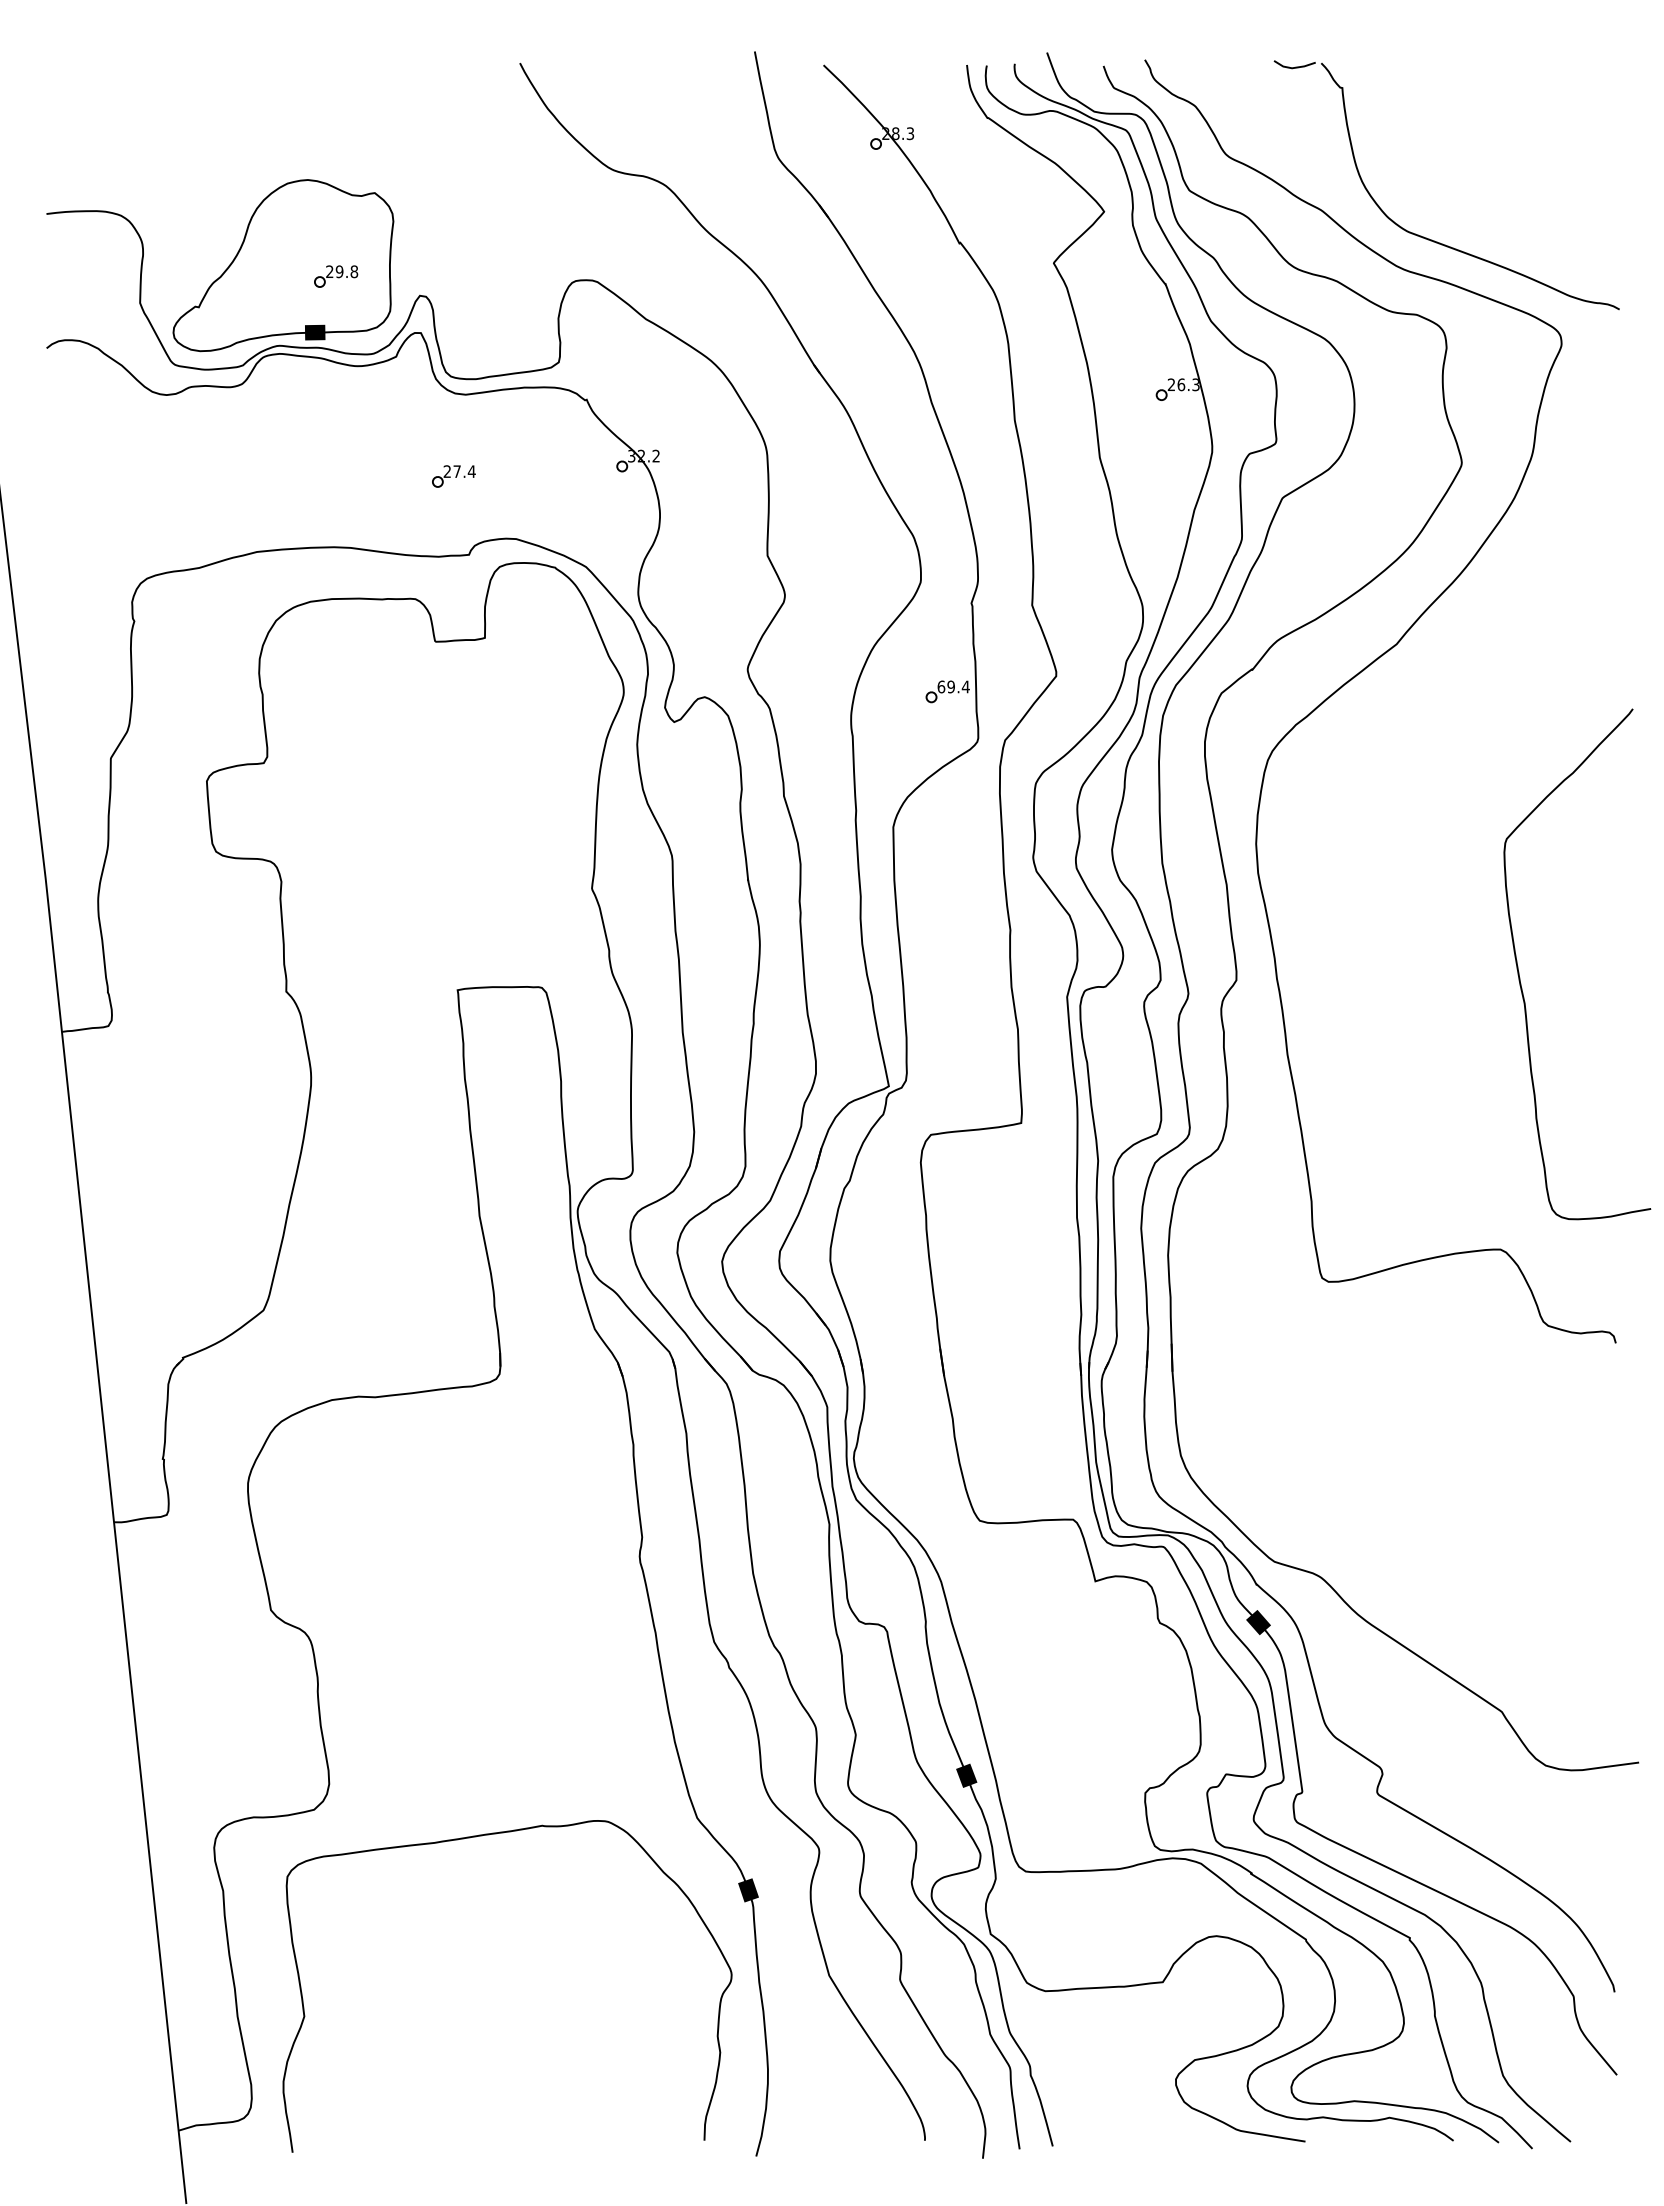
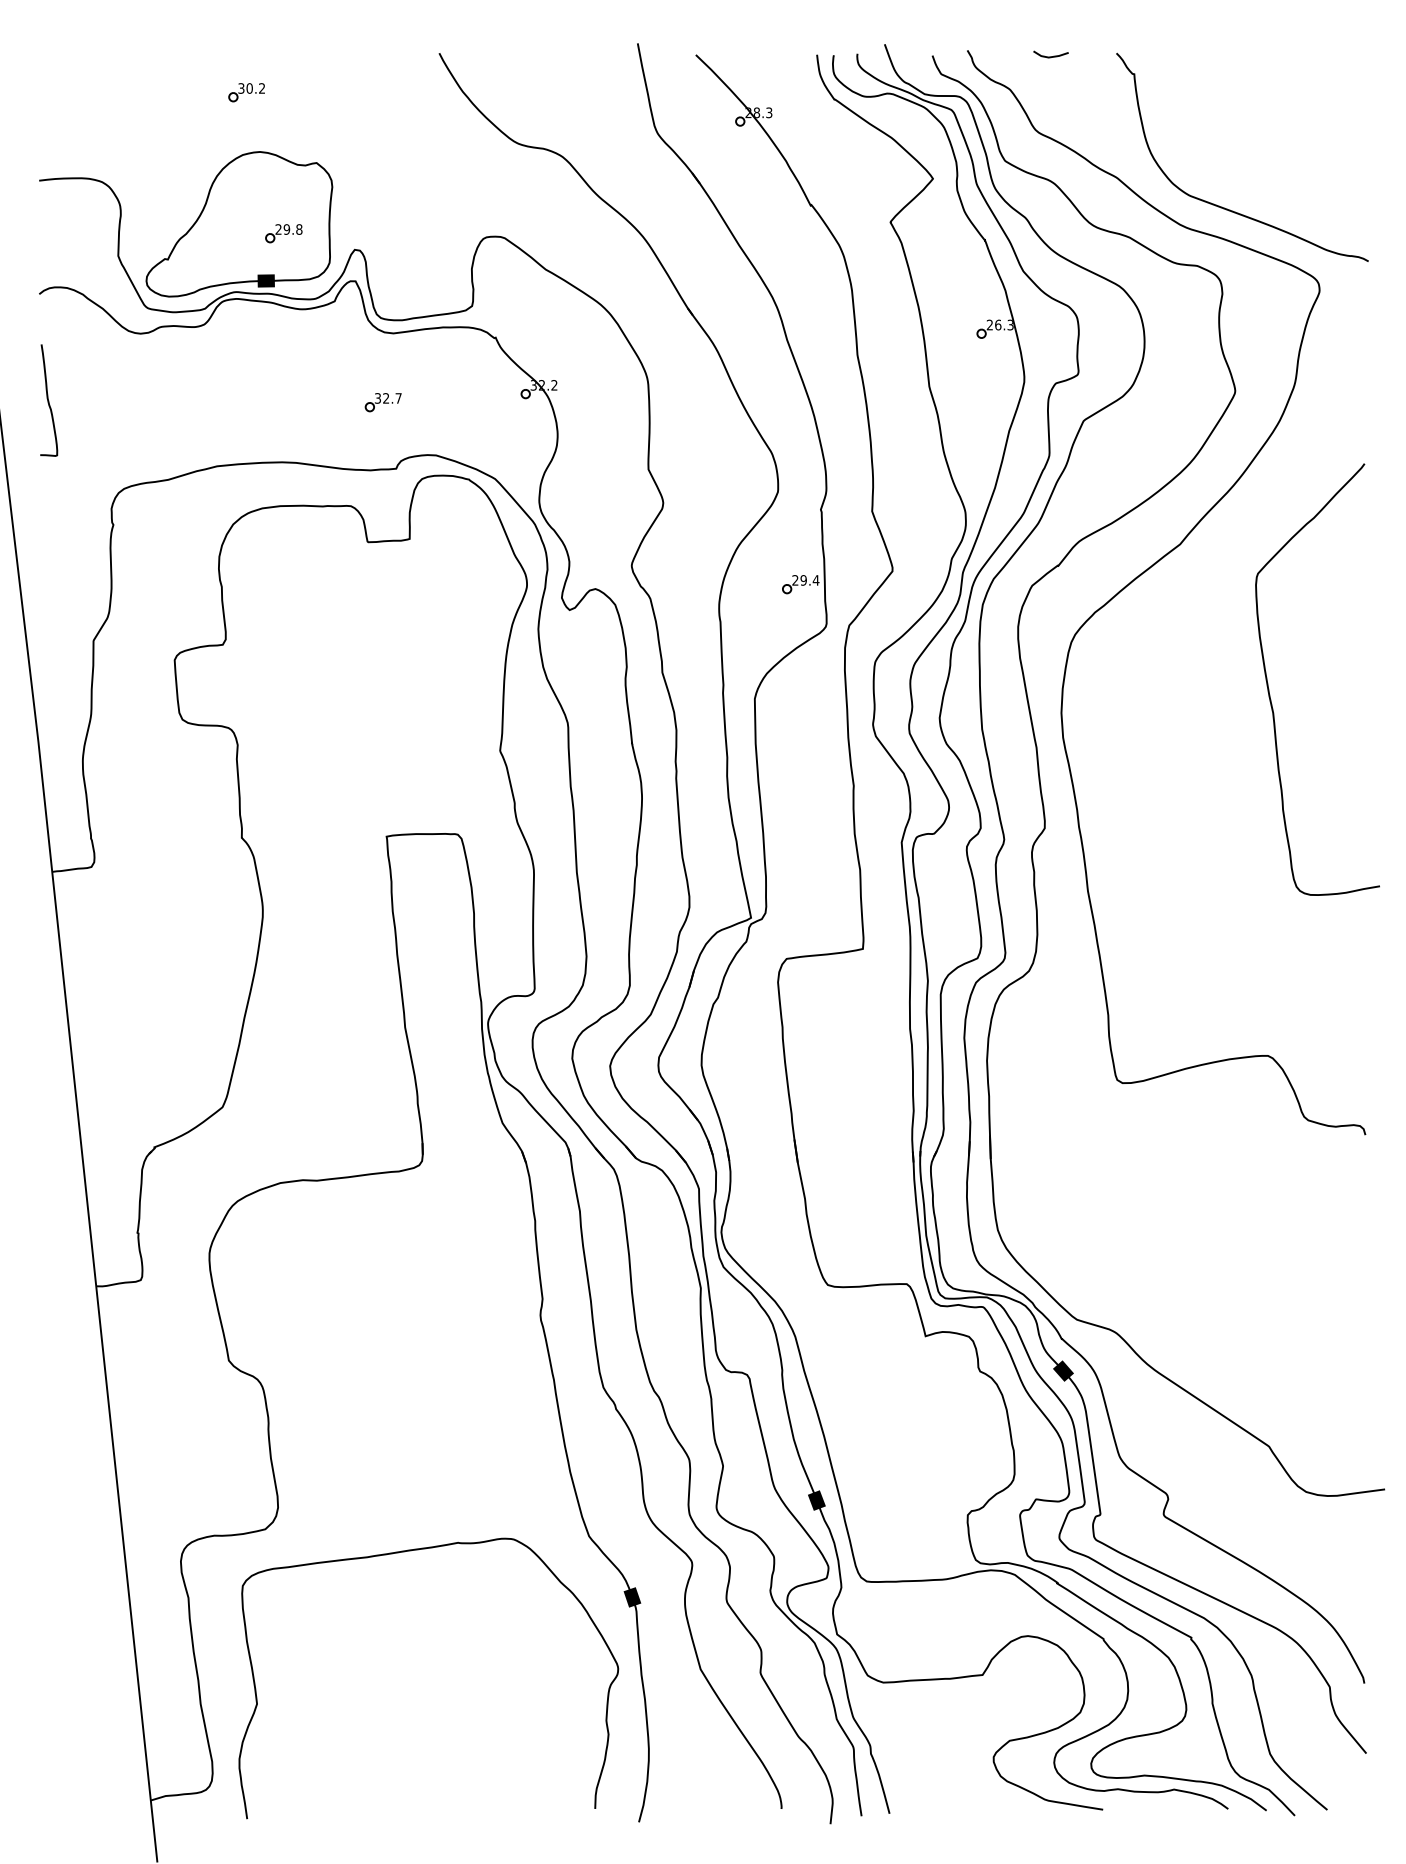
line: (1295, 66) -> (1051, 56), moved
part: (291, 109) -> (246, 92), added
text: (459, 471) -> (388, 398), 27.4 -> 32.7
curve: (57, 473) -> (48, 400), added
text: (941, 686) -> (795, 580), 69.4 -> 29.4
curve: (1520, 977) -> (1269, 690), moved

